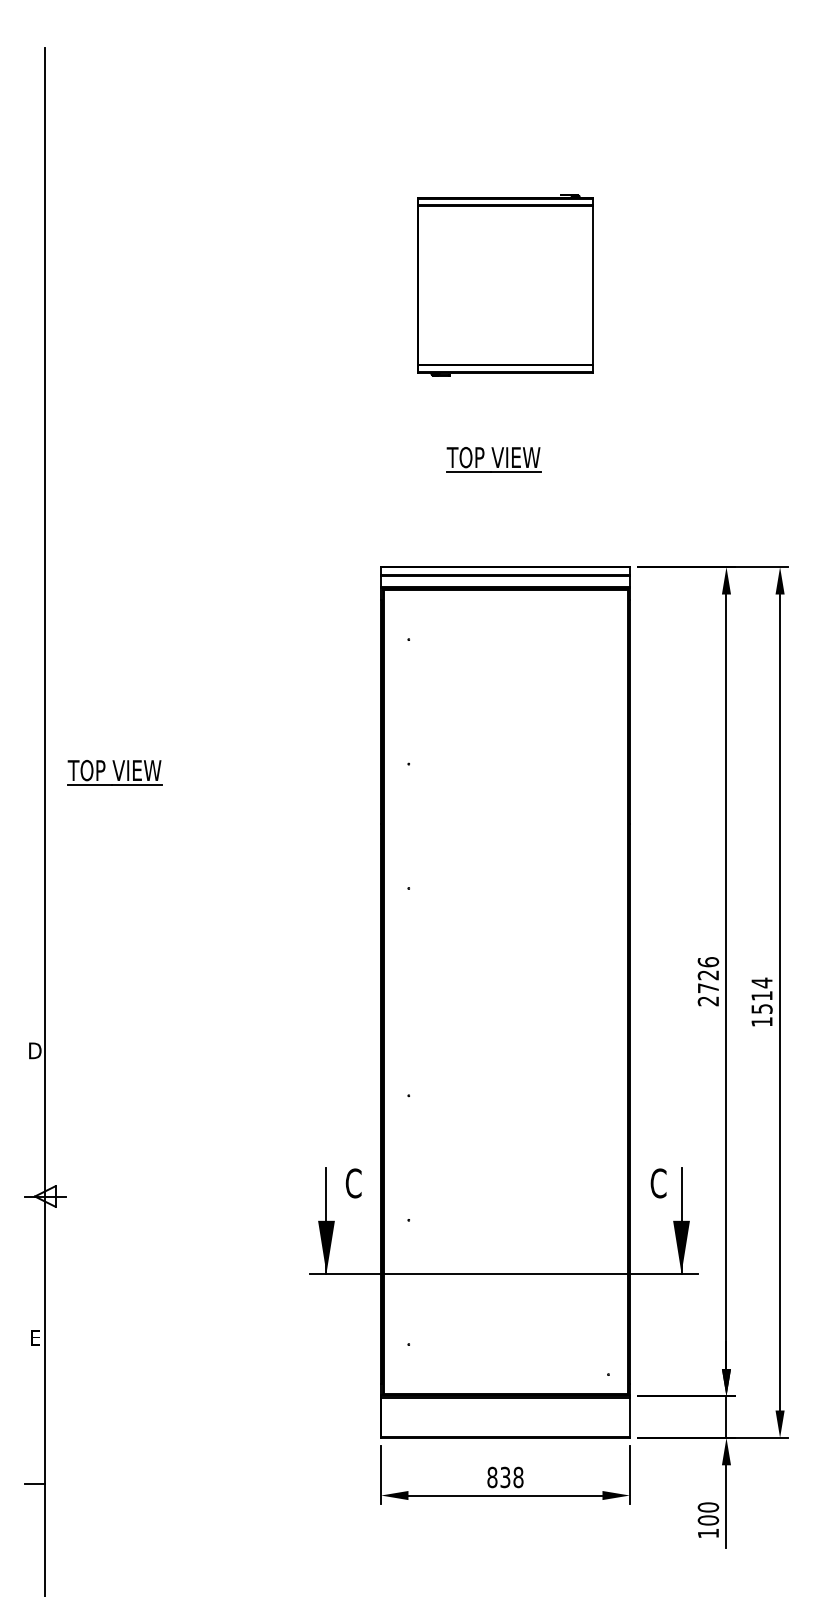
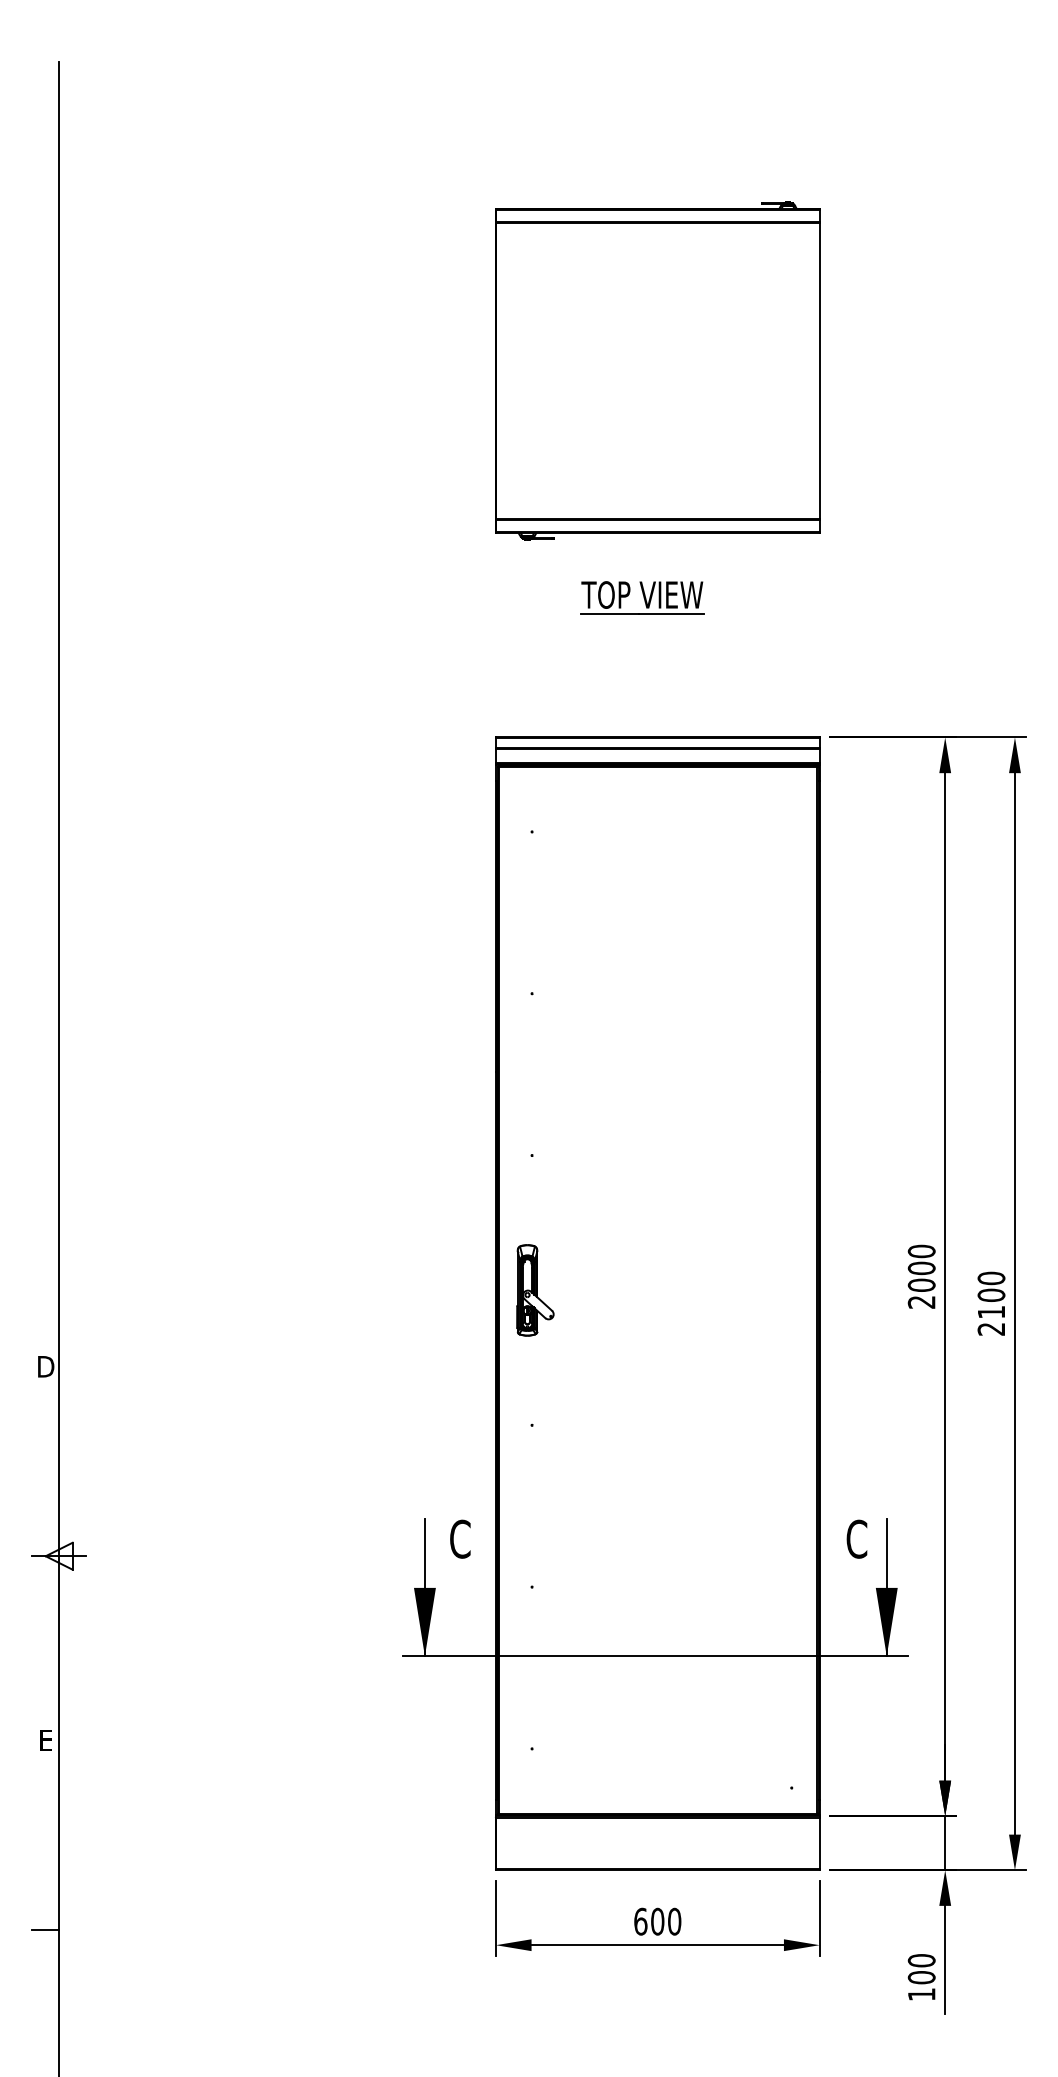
part: (505, 285) -> (657, 371), size x1.43
part: (114, 772) -> (149, 1004), removed
text: (708, 975) -> (921, 1268), 2726 -> 2000
part: (411, 991) -> (535, 1289), added
text: (761, 1001) -> (990, 1302), 1514 -> 2100
text: (505, 1477) -> (657, 1921), 838 -> 600

